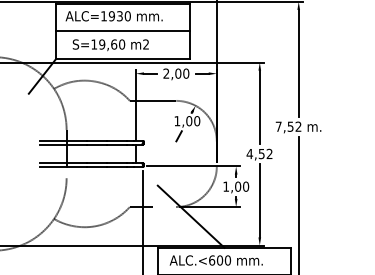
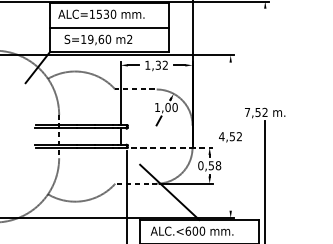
text: (111, 16) -> (99, 14), ALC=1930 -> ALC=1530
line: (298, 62) -> (265, 55), removed
text: (176, 73) -> (156, 65), 2,00 -> 1,32
line: (259, 106) -> (230, 94), removed
line: (193, 166) -> (171, 147), solid -> dashed
text: (236, 186) -> (210, 165), 1,00 -> 0,58
line: (259, 200) -> (230, 177), removed

